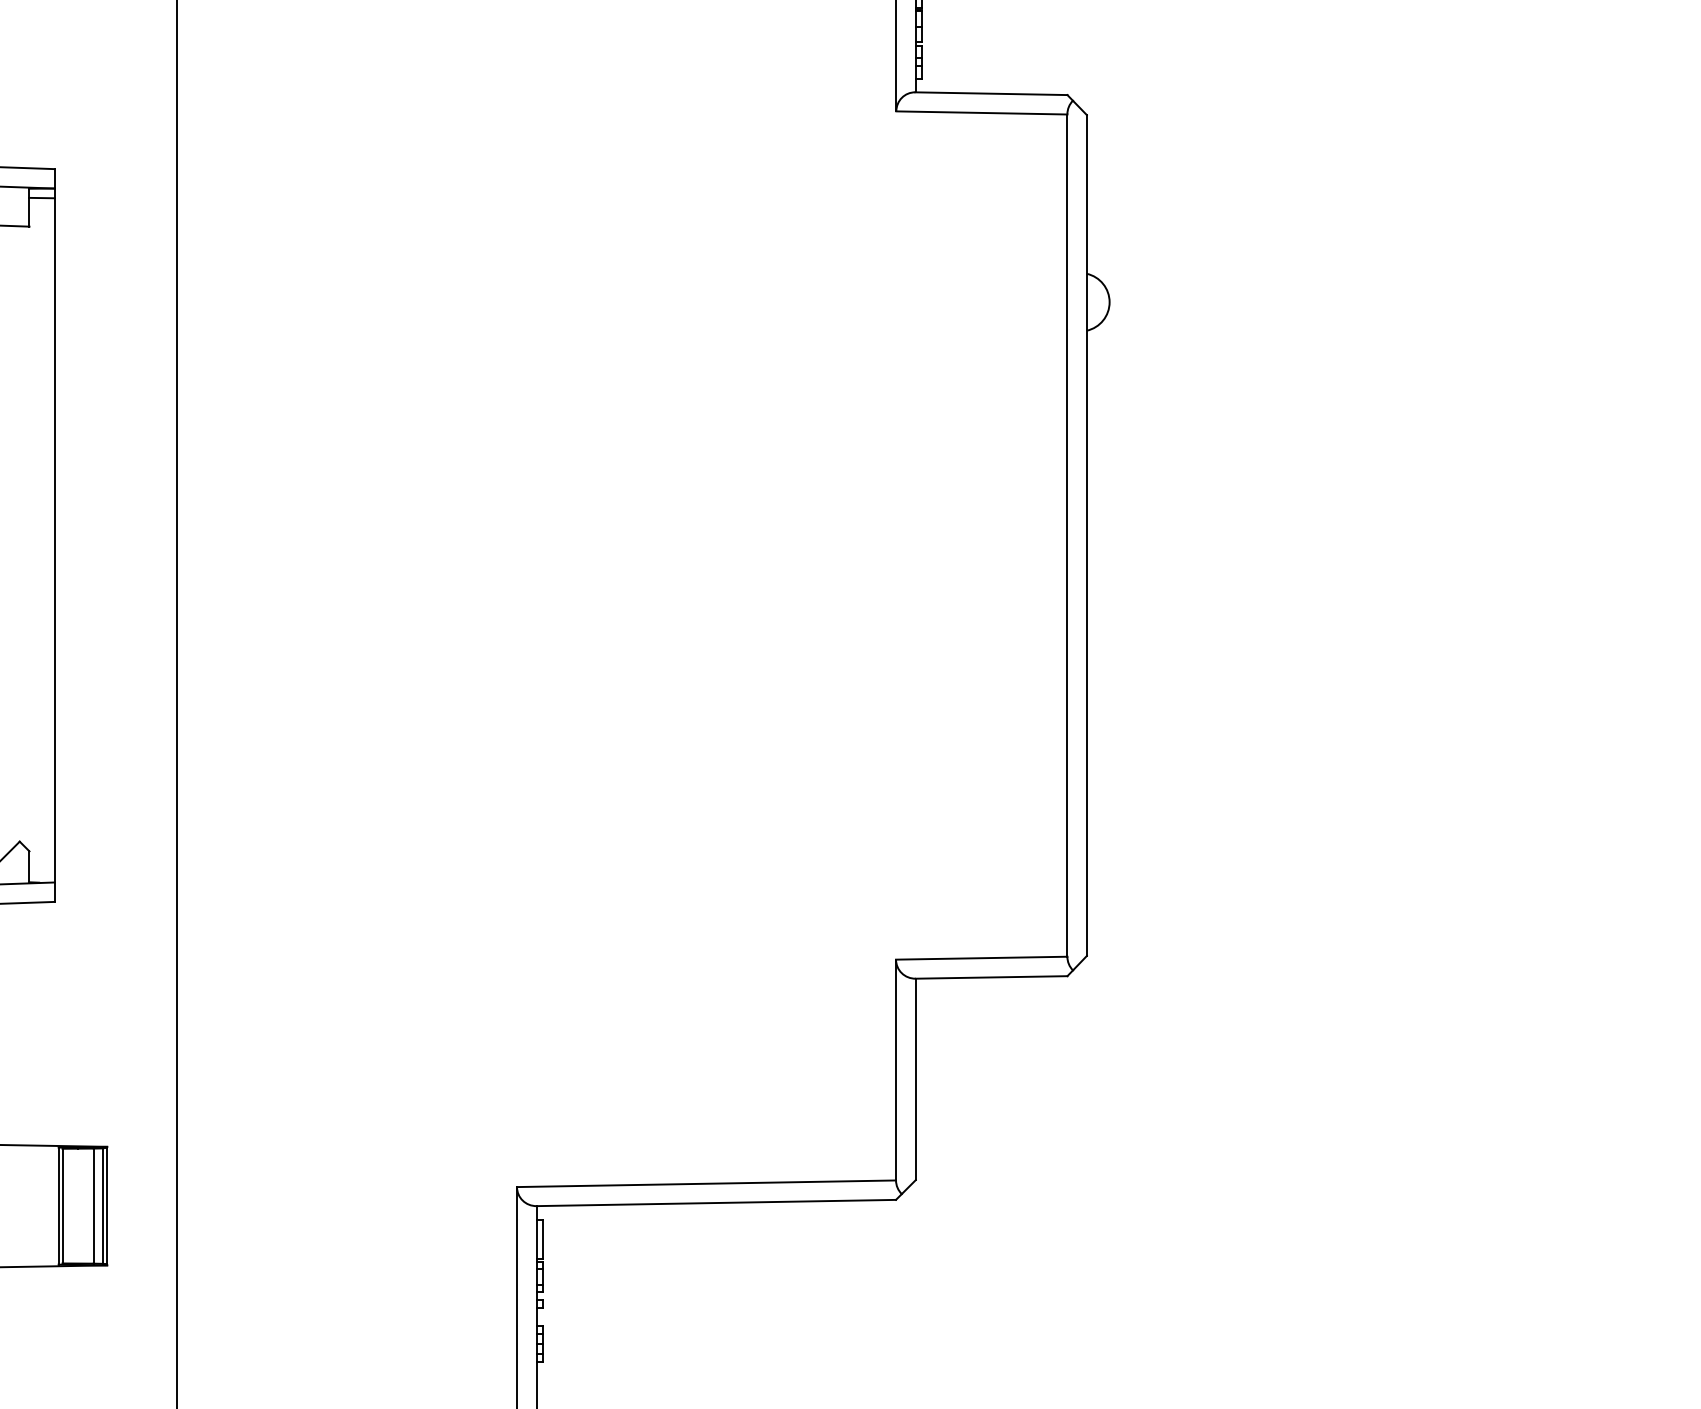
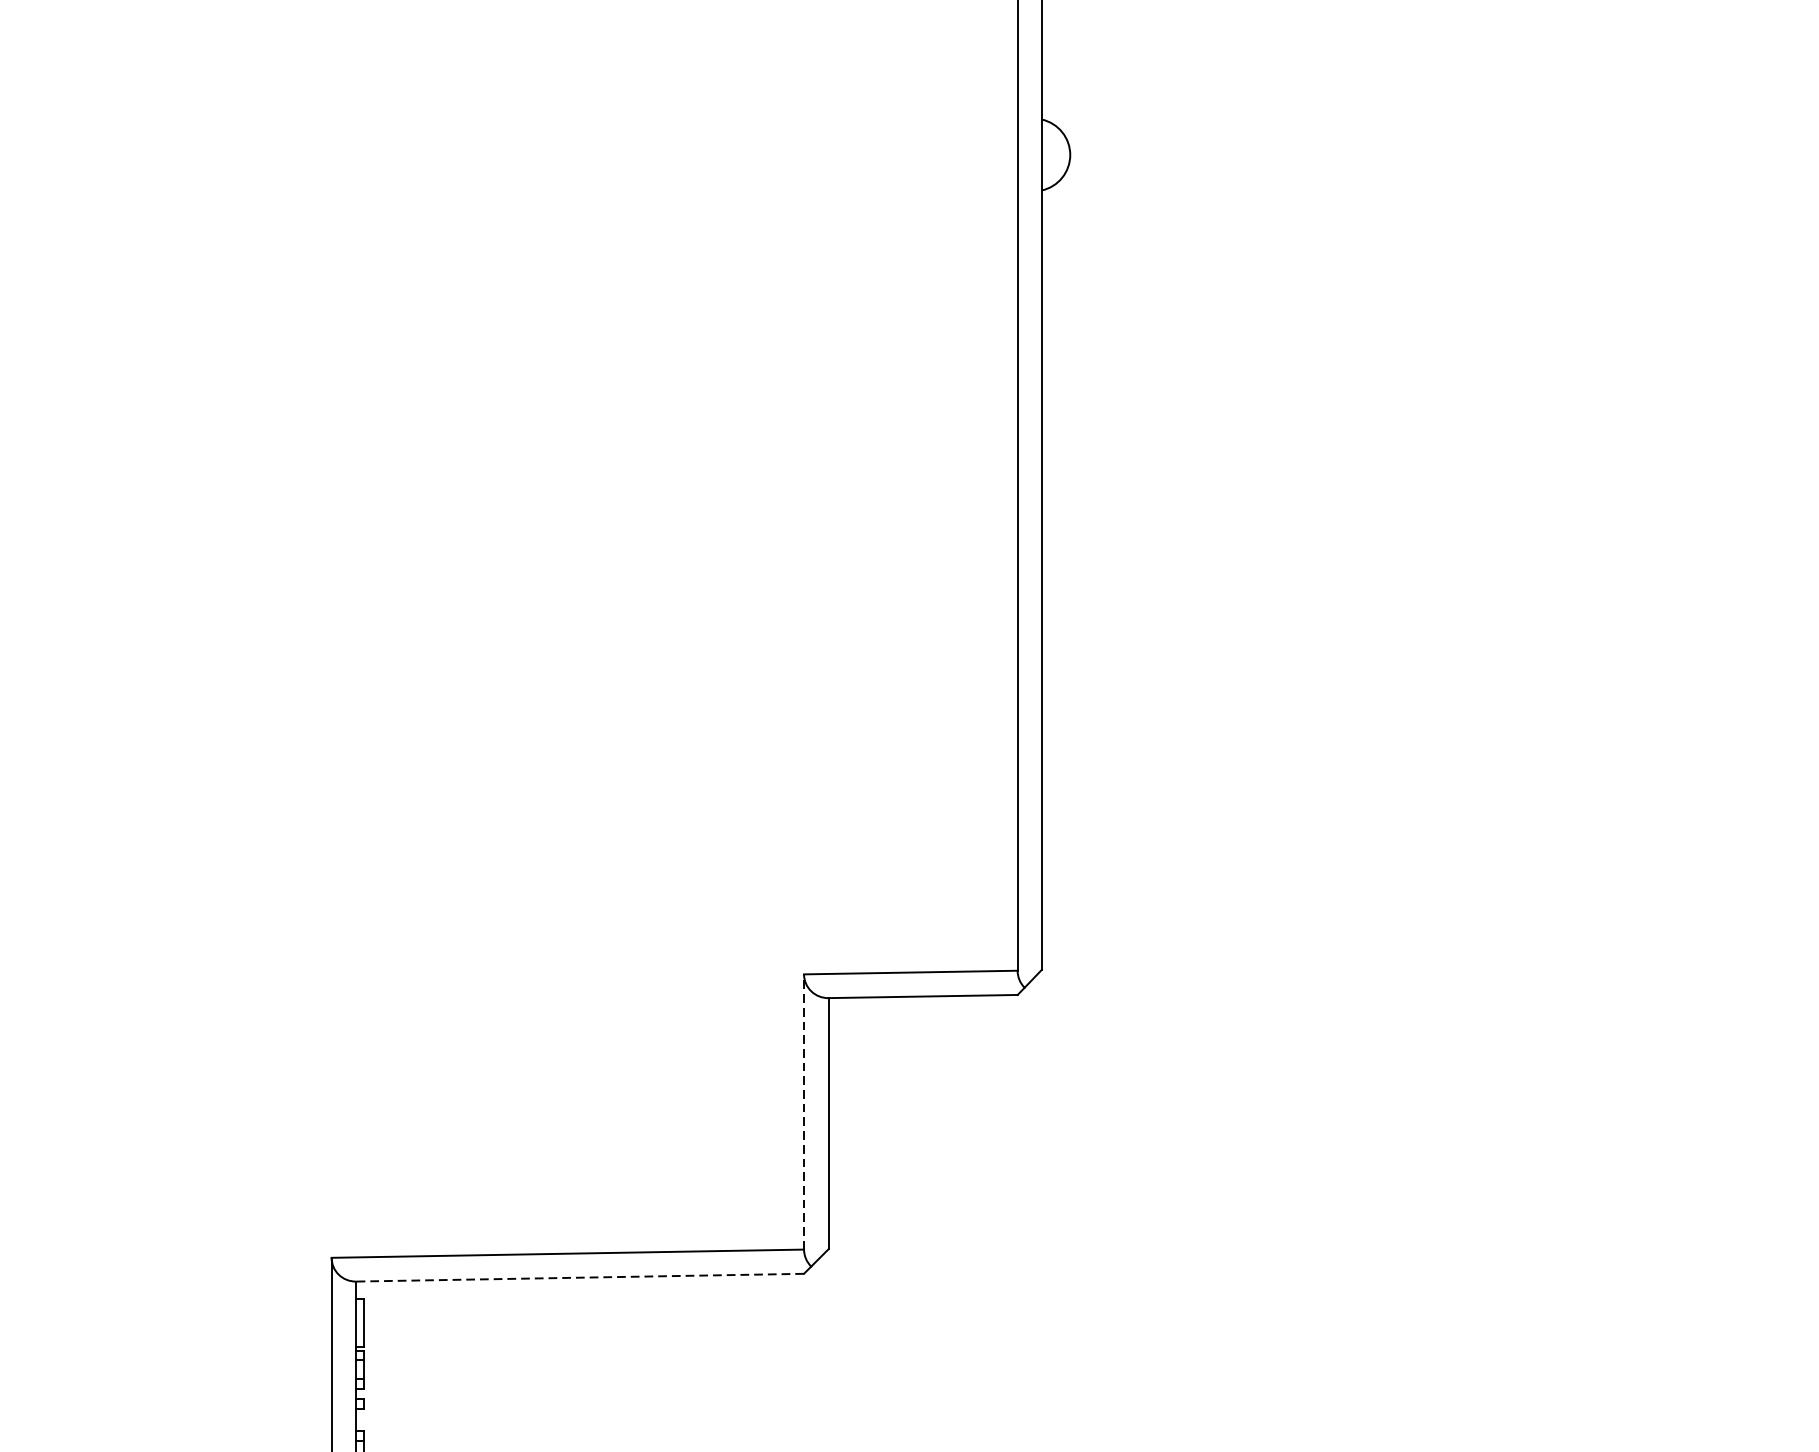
line: (896, 1069) -> (804, 1111), solid -> dashed
line: (716, 1203) -> (580, 1278), solid -> dashed

